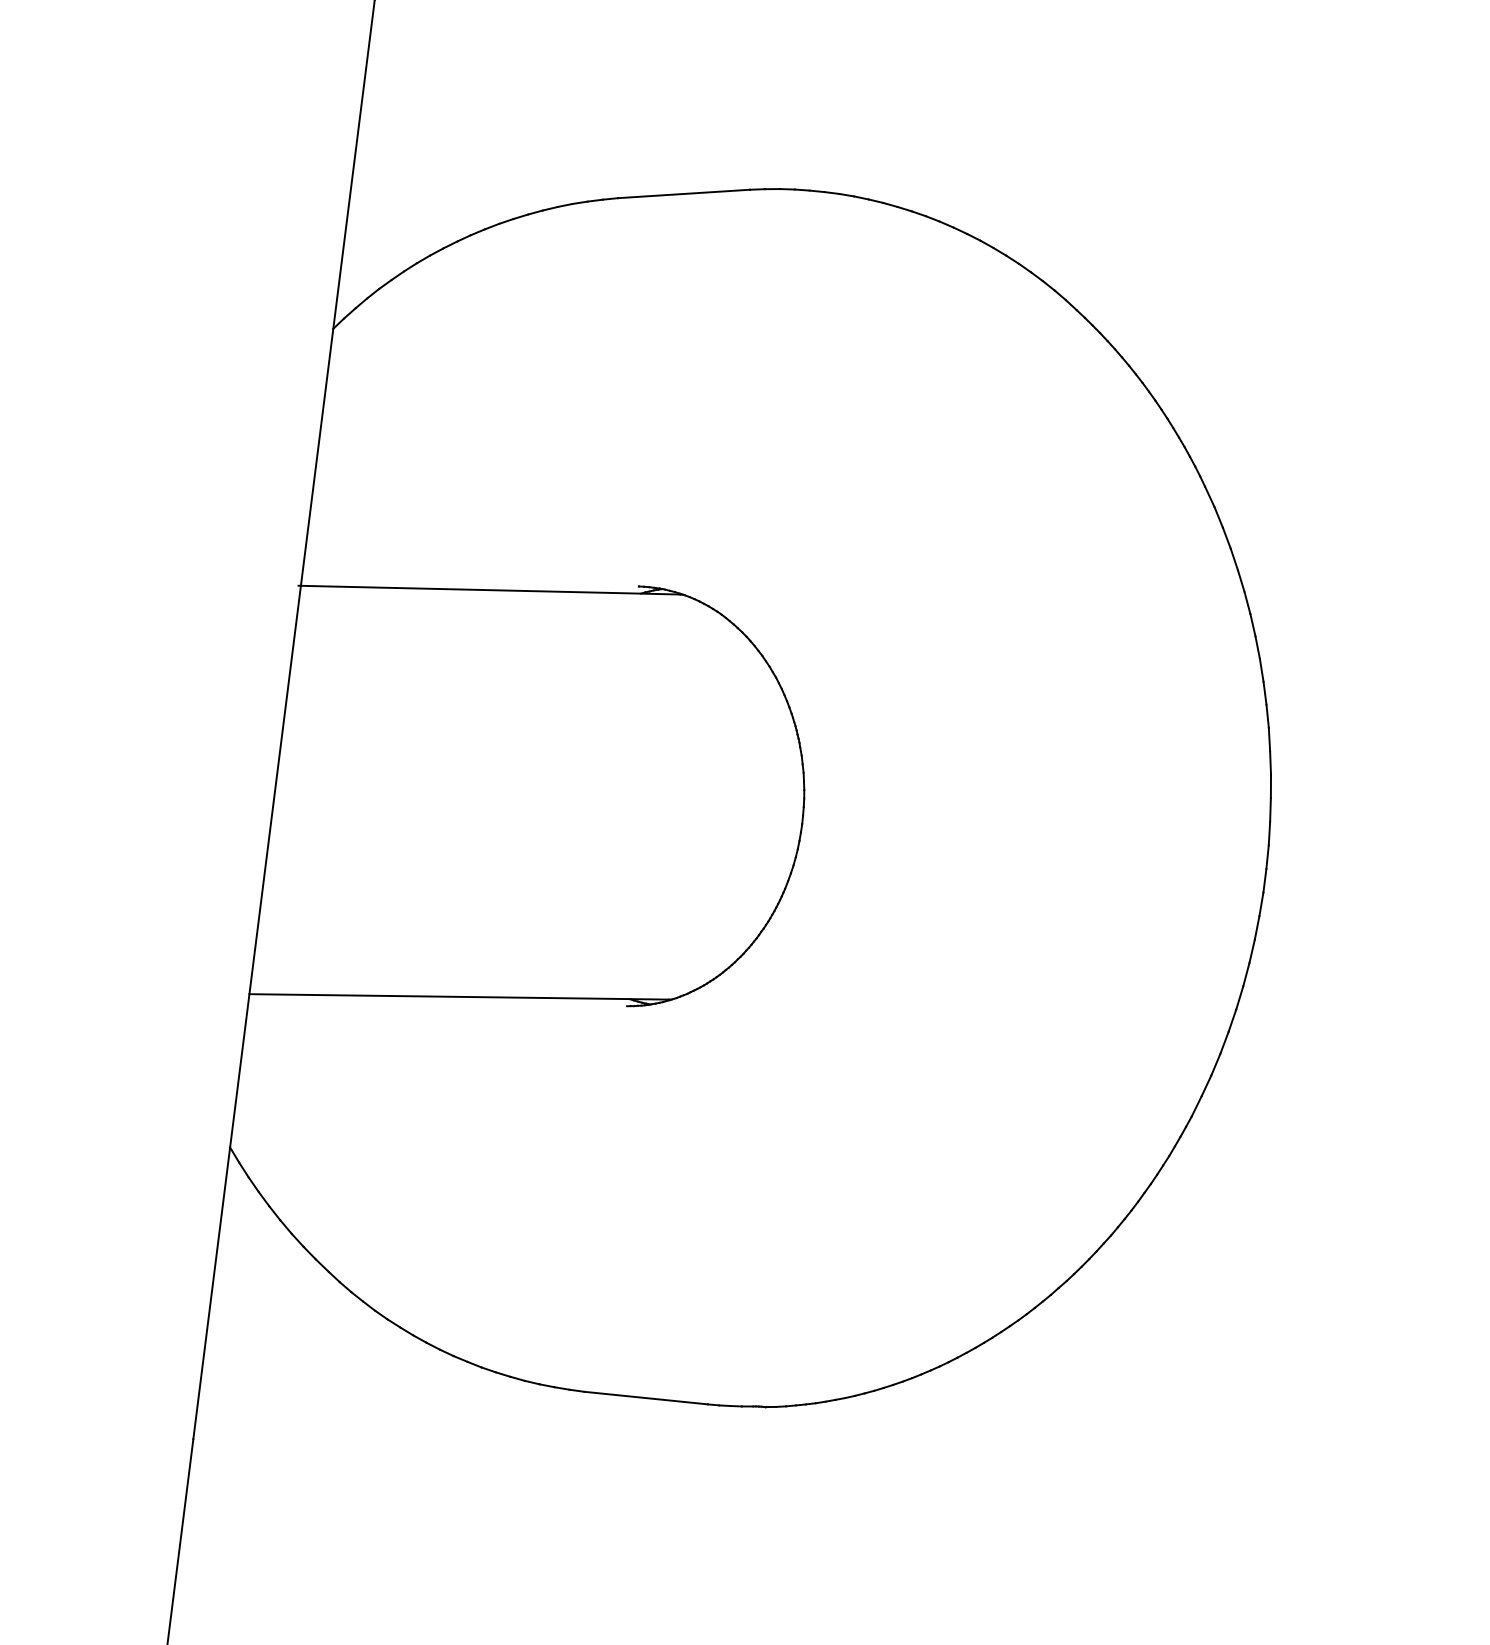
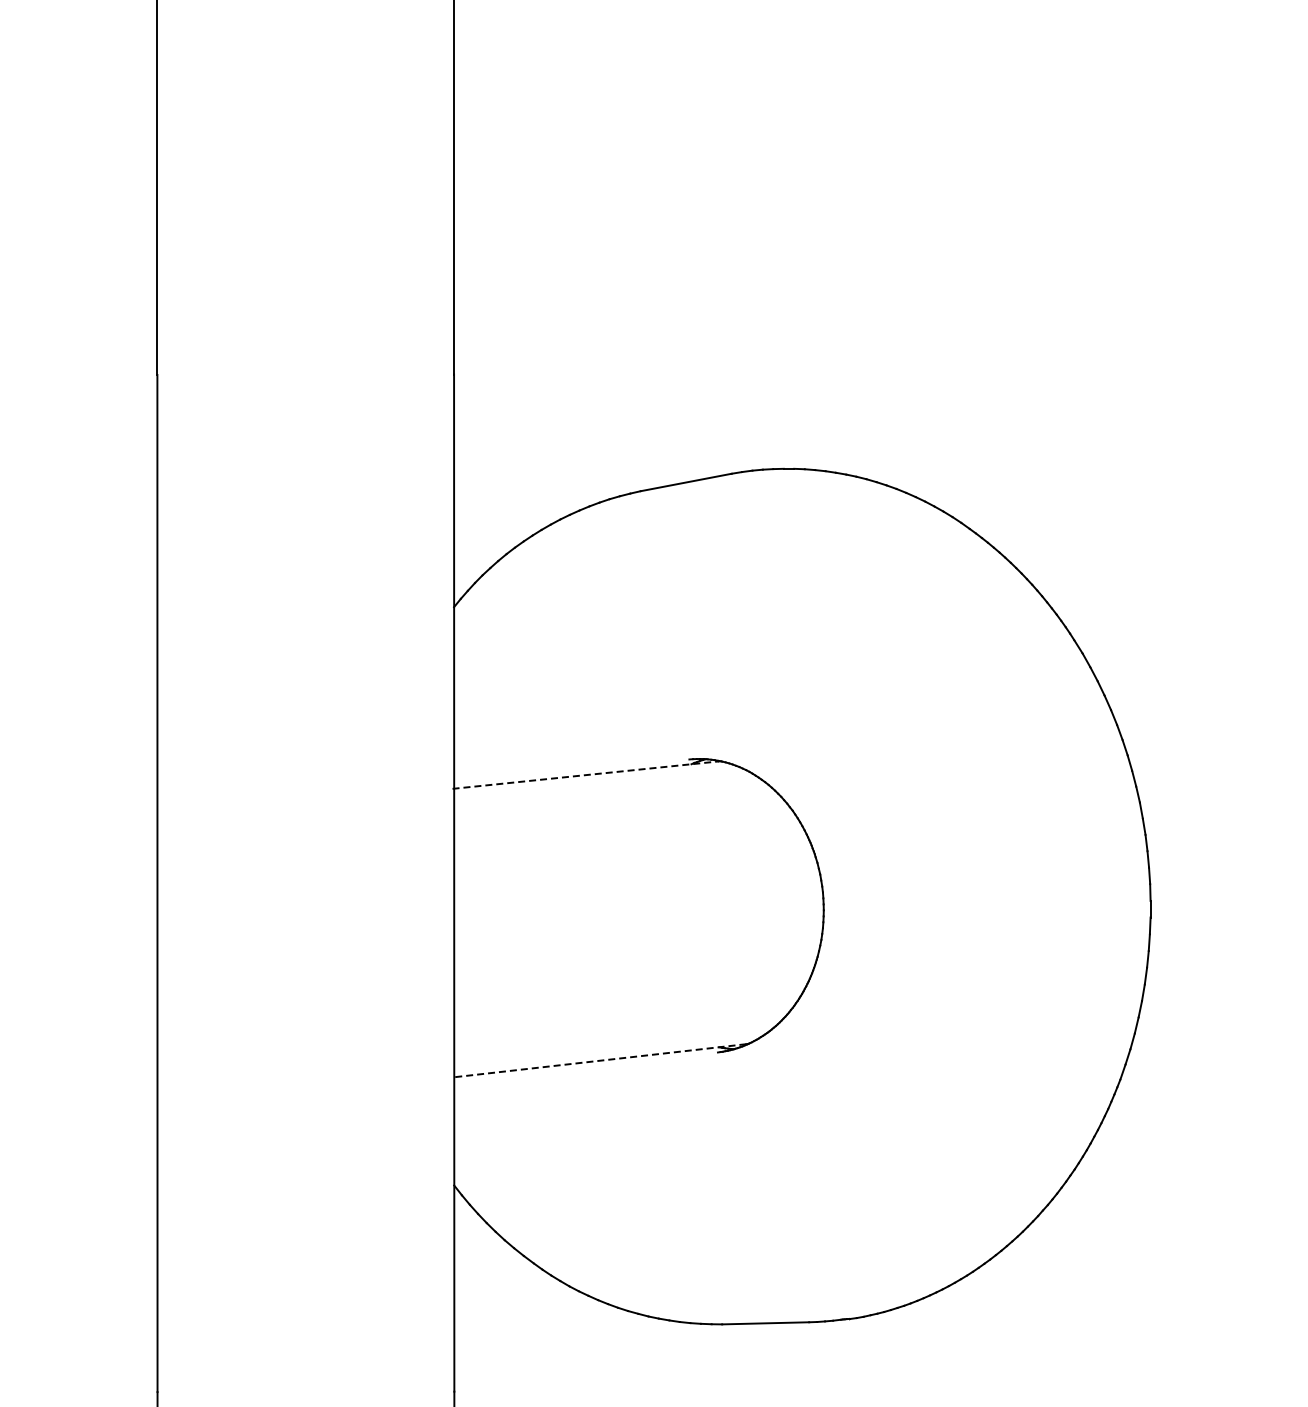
line: (489, 590) -> (585, 775), solid -> dashed
line: (457, 996) -> (599, 1060), solid -> dashed

